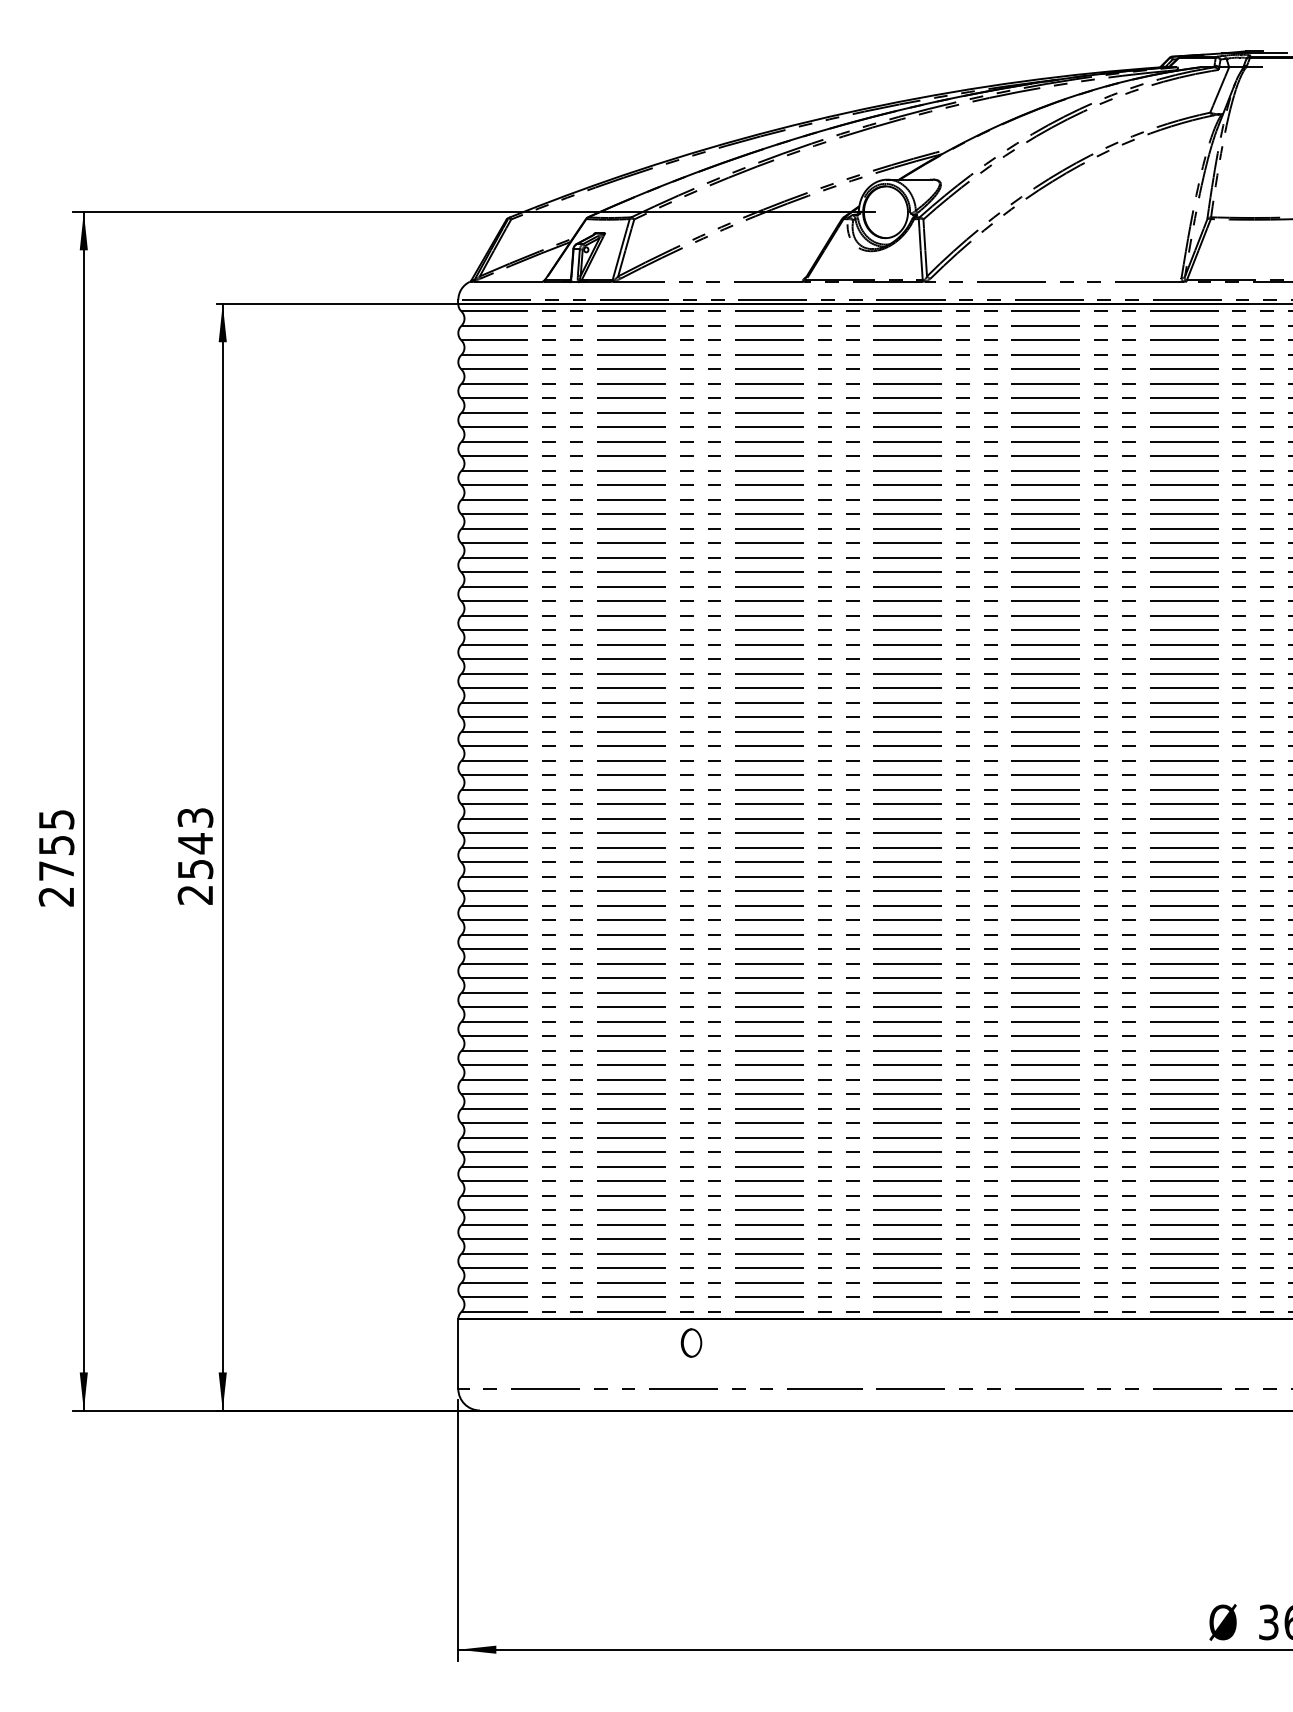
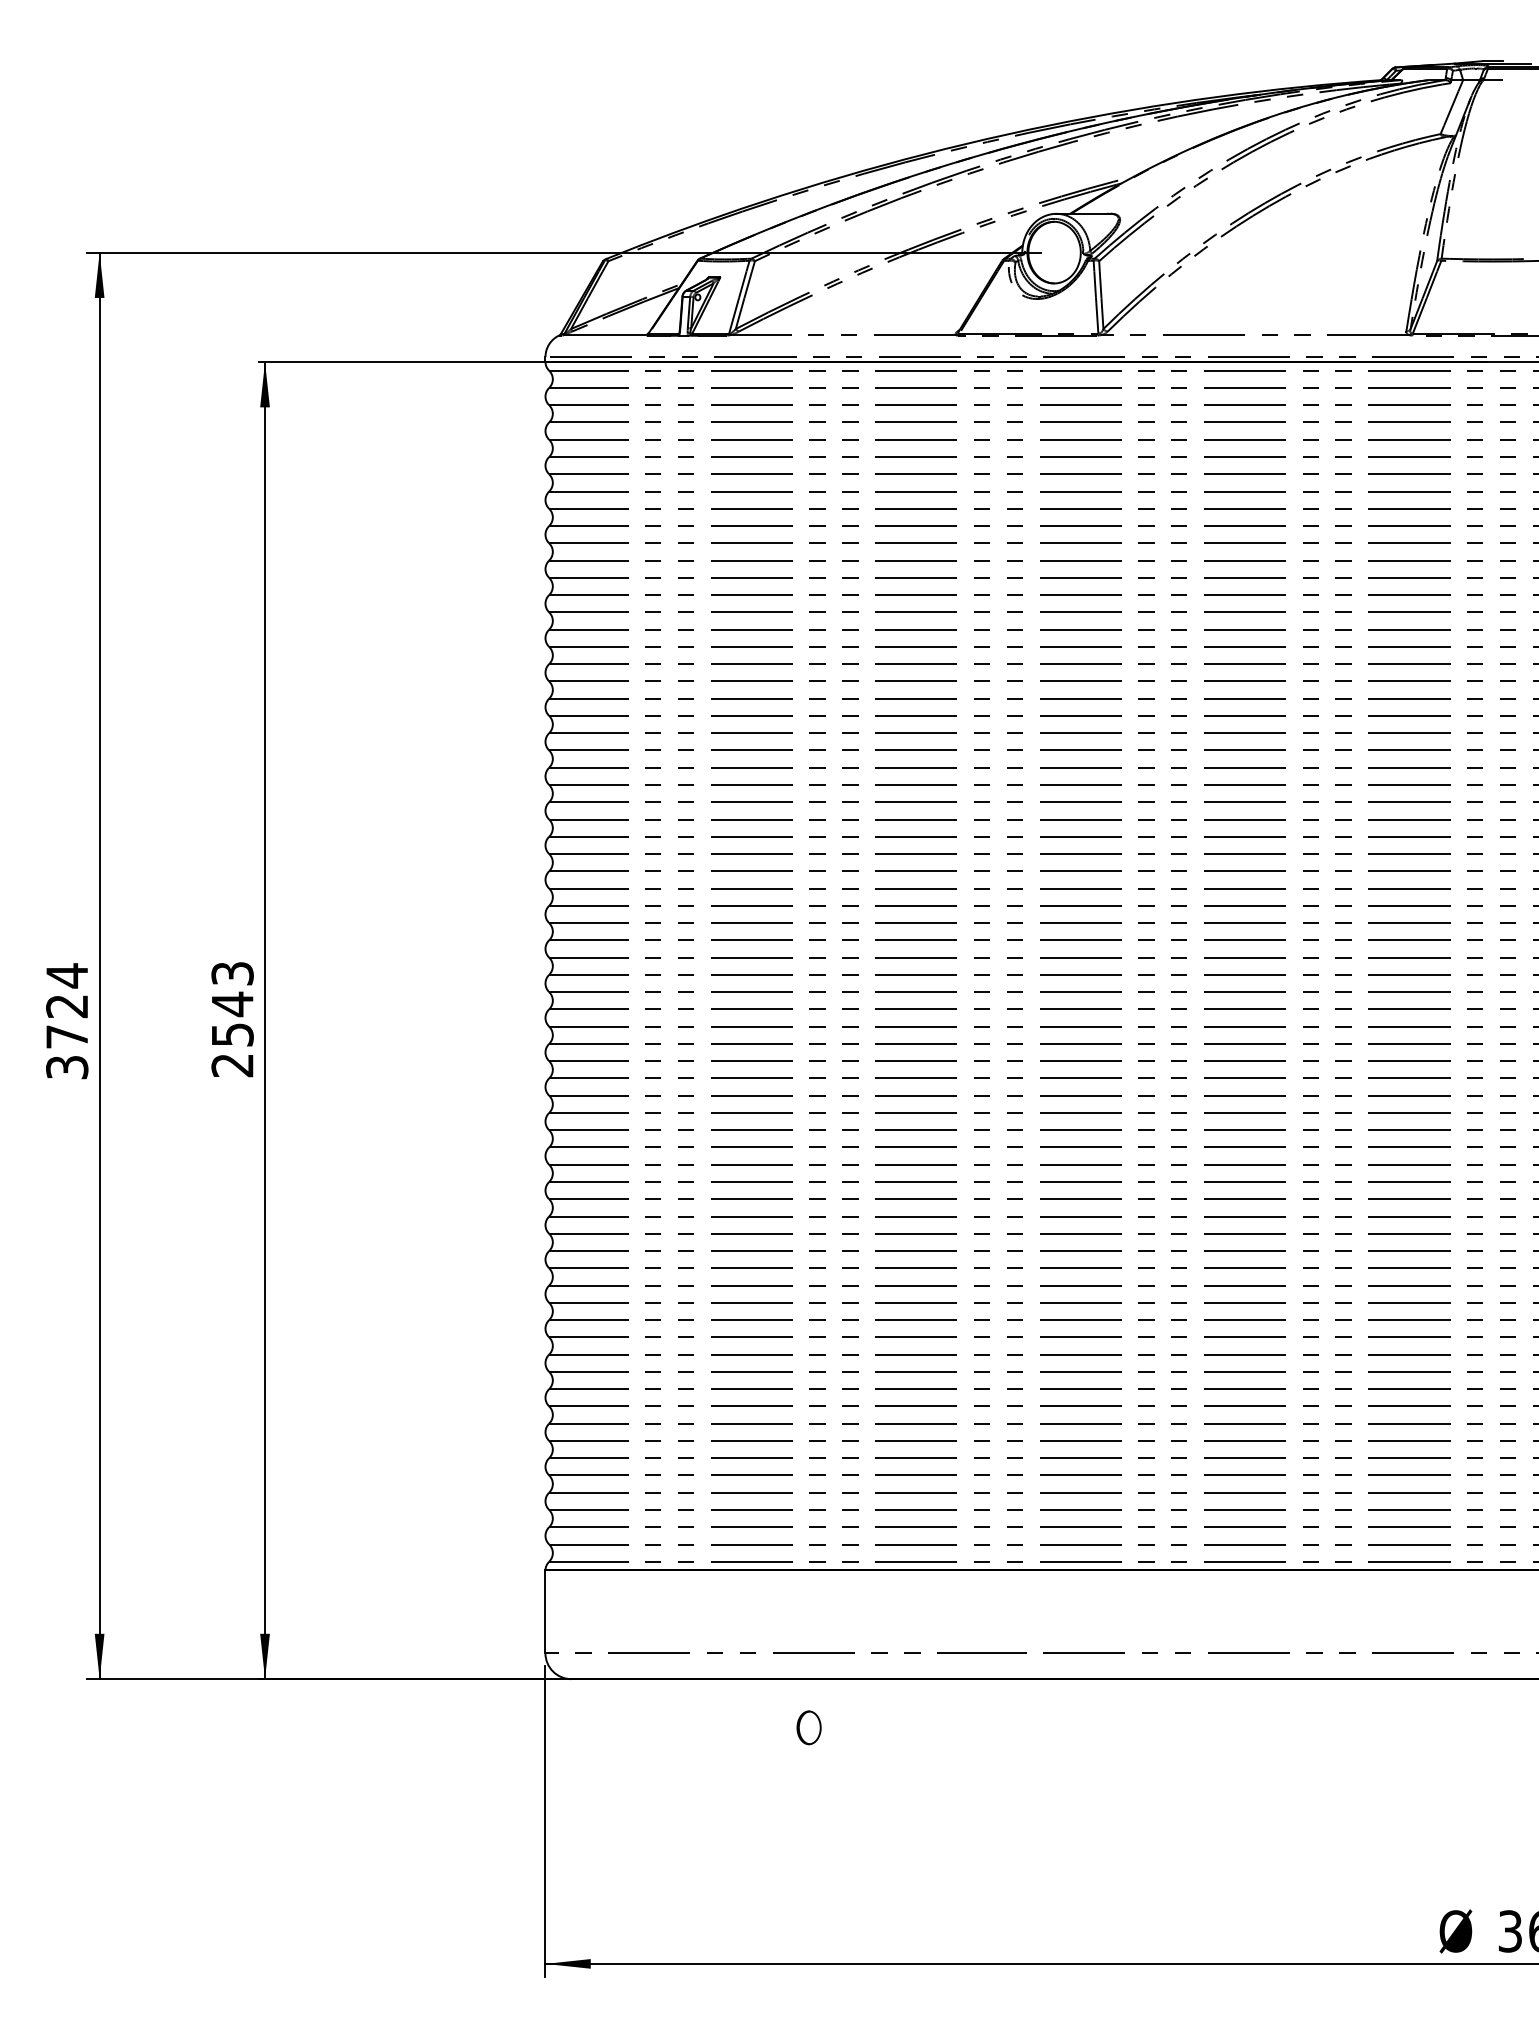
text: (56, 858) -> (67, 1021), 2755 -> 3724
part: (691, 1342) -> (808, 1727), moved

